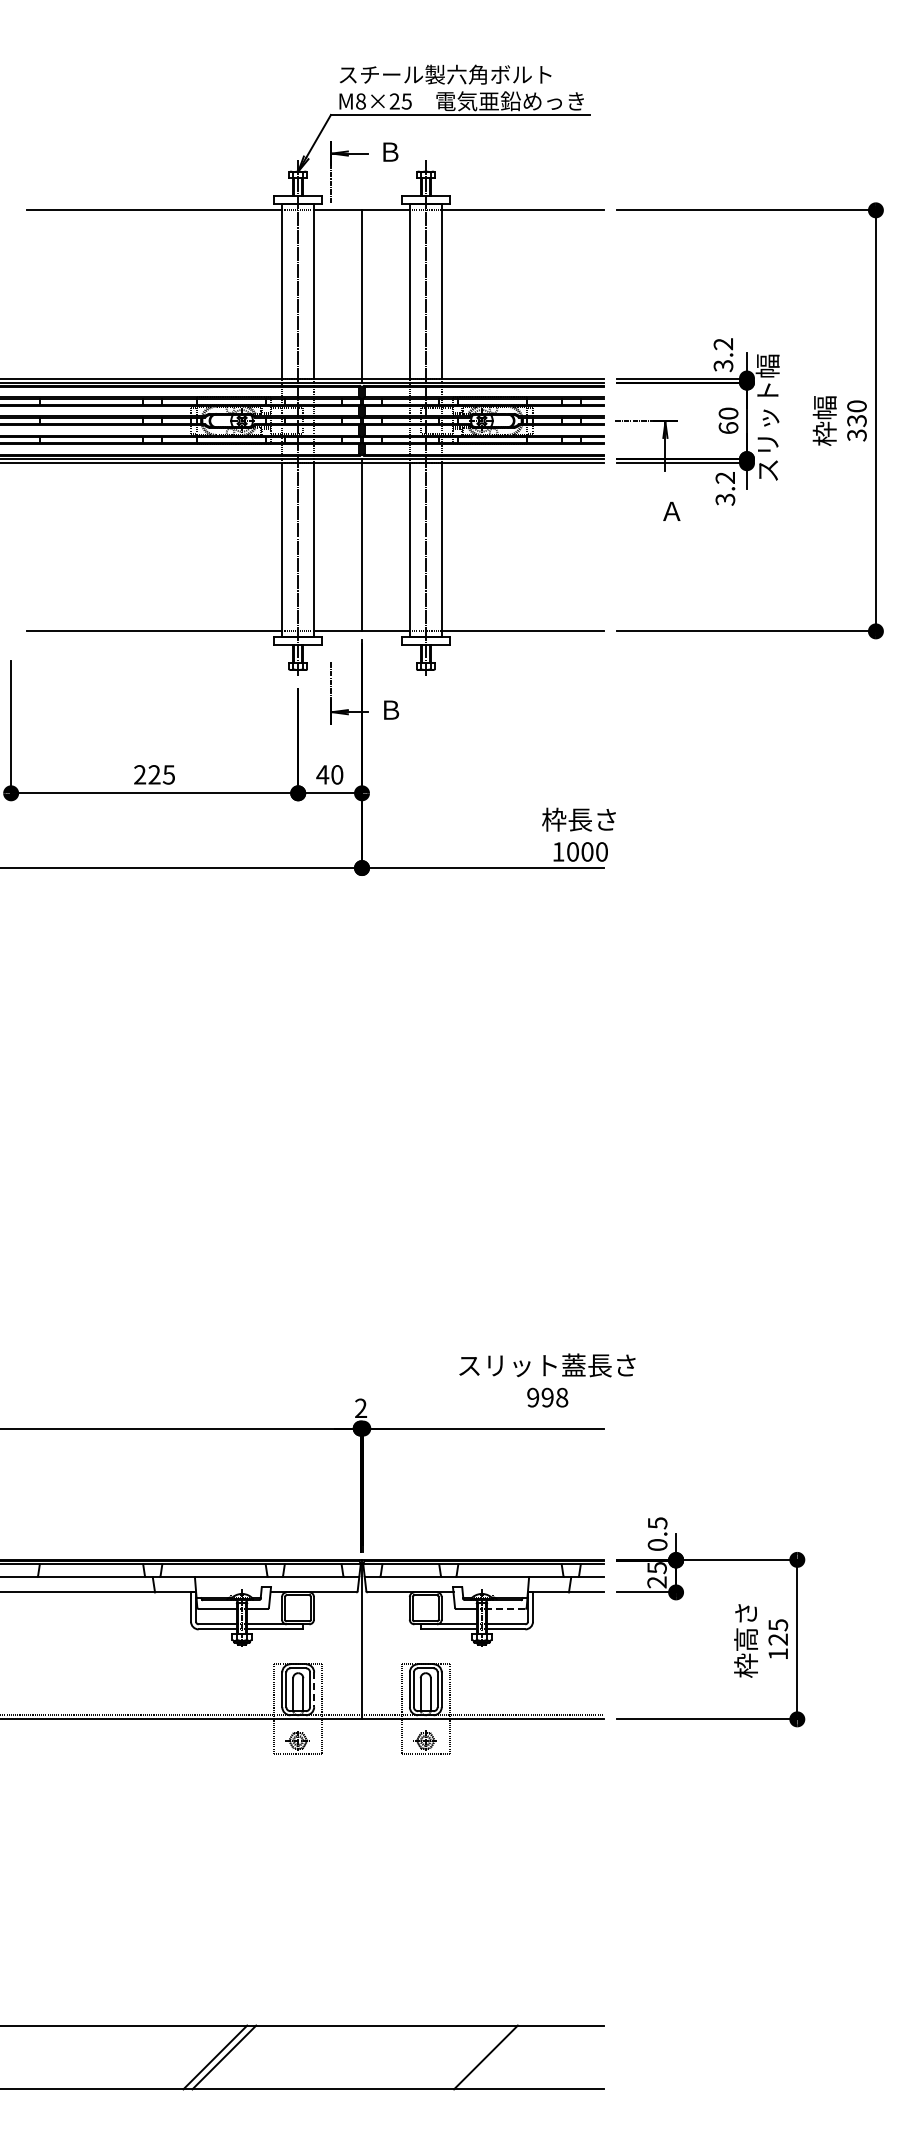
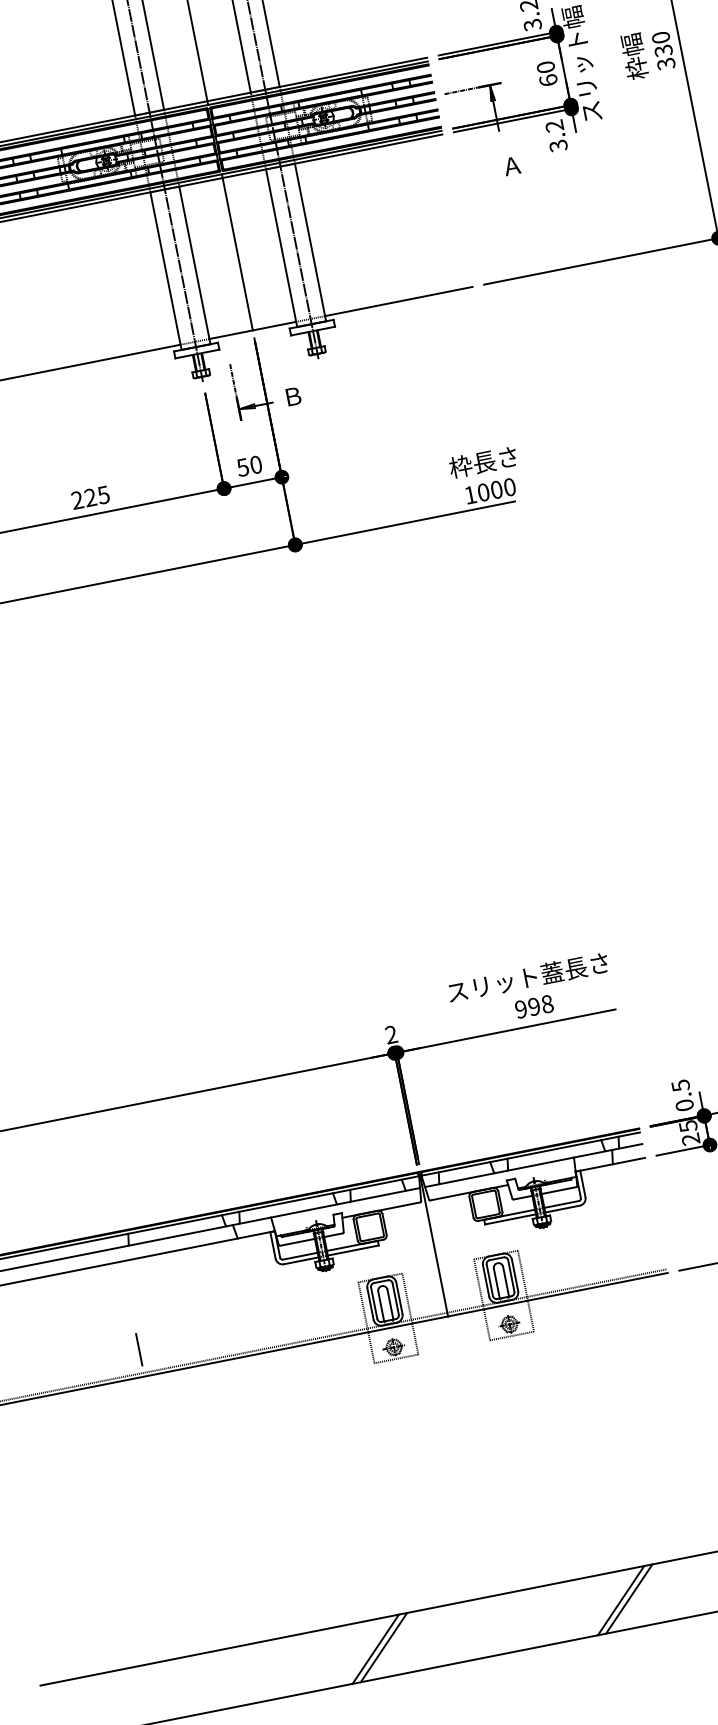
text: (322, 774) -> (242, 467), 40 -> 50
text: (547, 1380) -> (531, 991), moved
line: (505, 1609) -> (558, 1191), dashed -> solid
line: (27, 1689) -> (139, 1349), added
line: (314, 1690) -> (399, 1298), dashed -> solid
line: (494, 2057) -> (628, 1599), added

